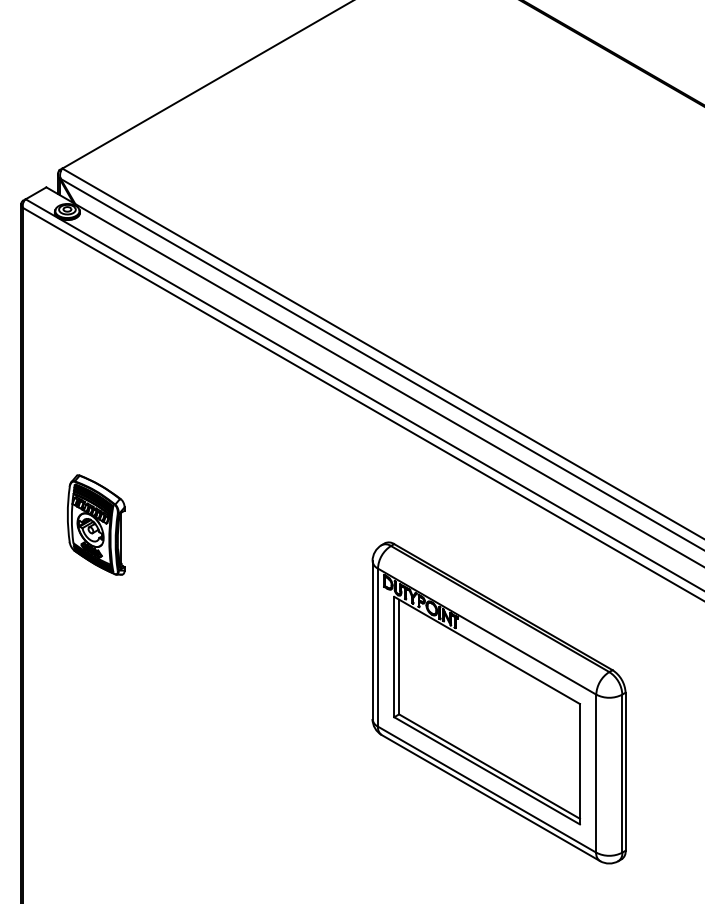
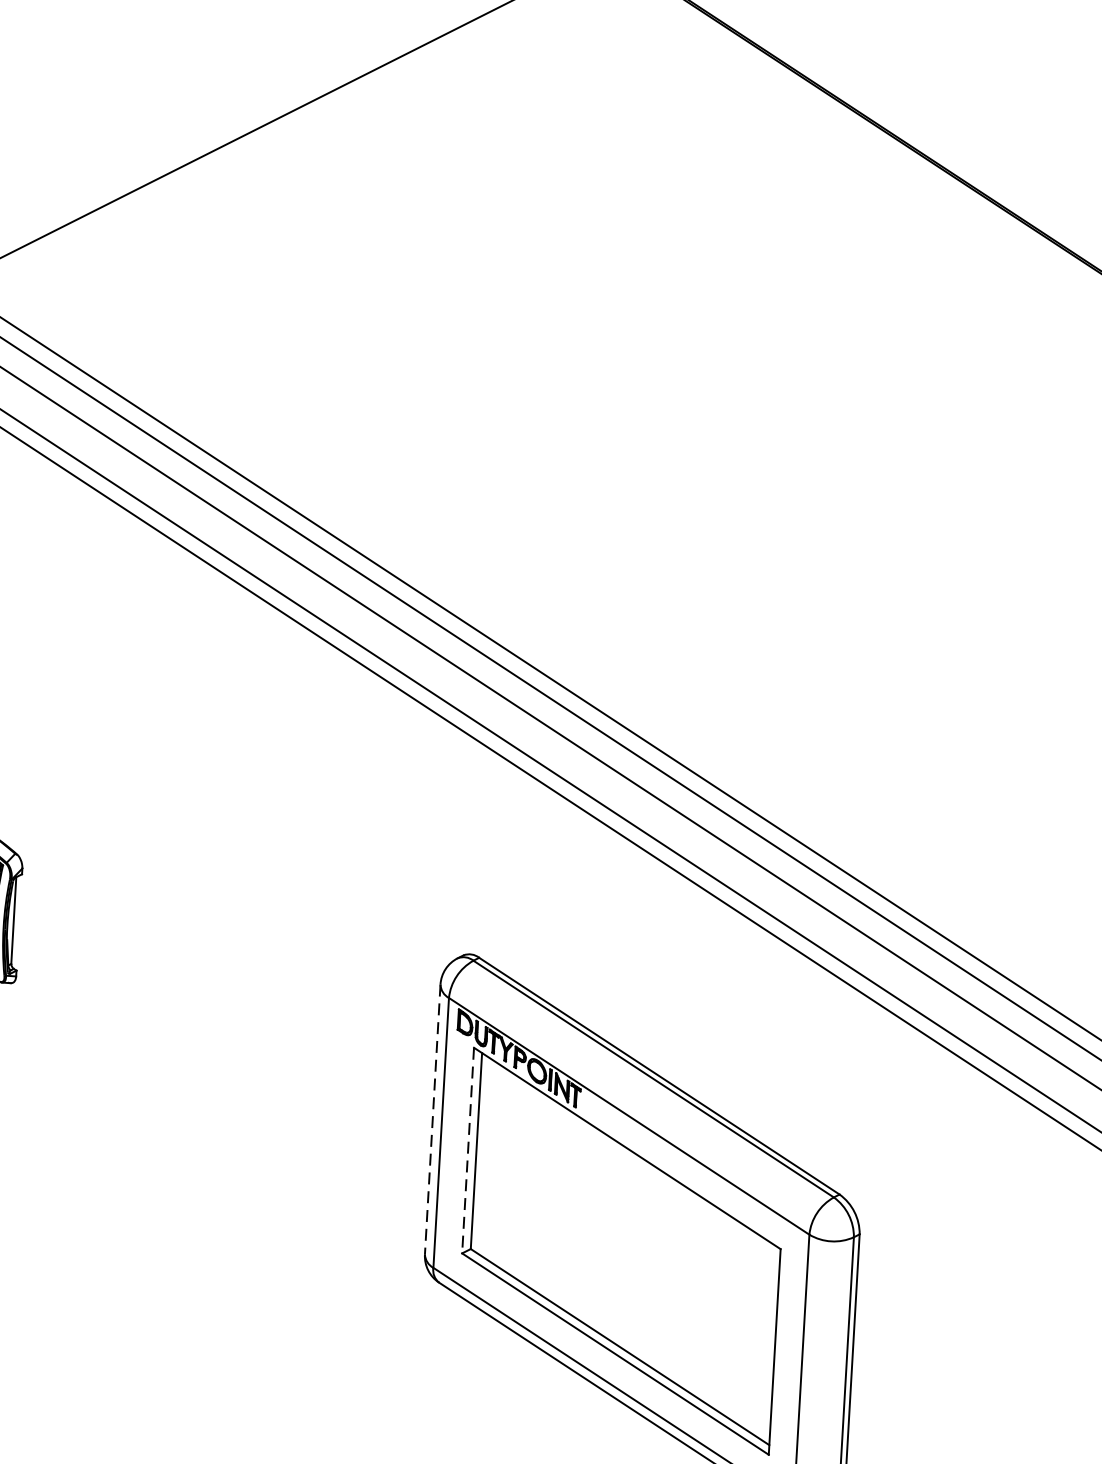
line: (372, 640) -> (432, 1120), solid -> dashed
line: (394, 657) -> (468, 1151), solid -> dashed

